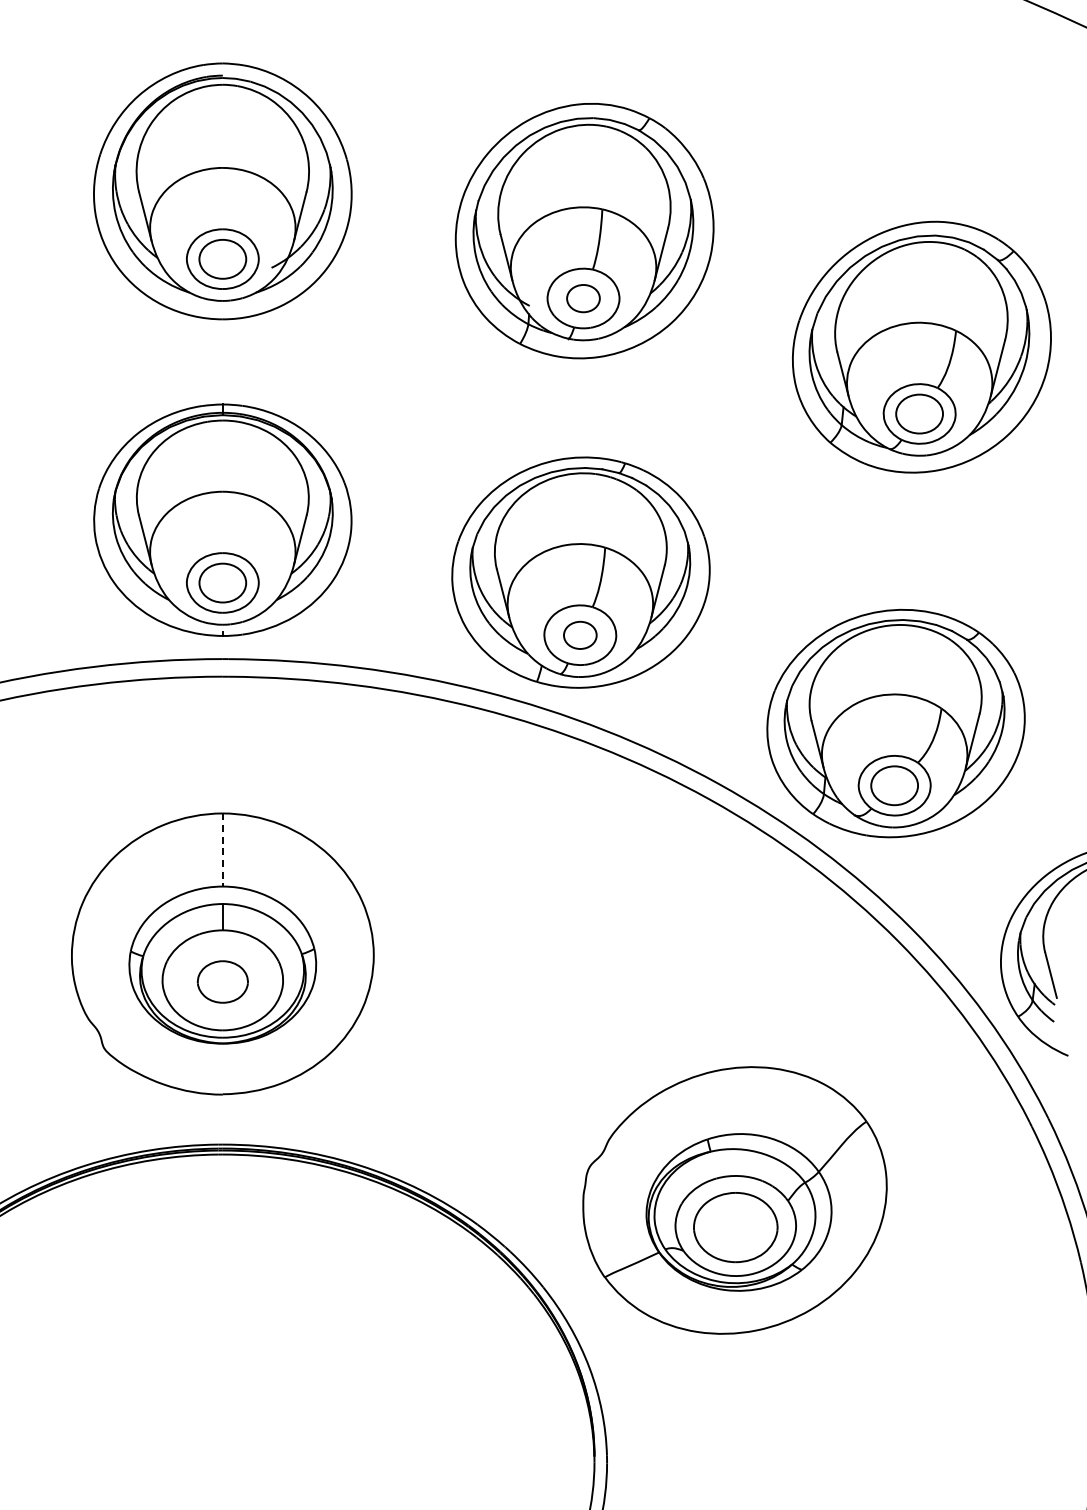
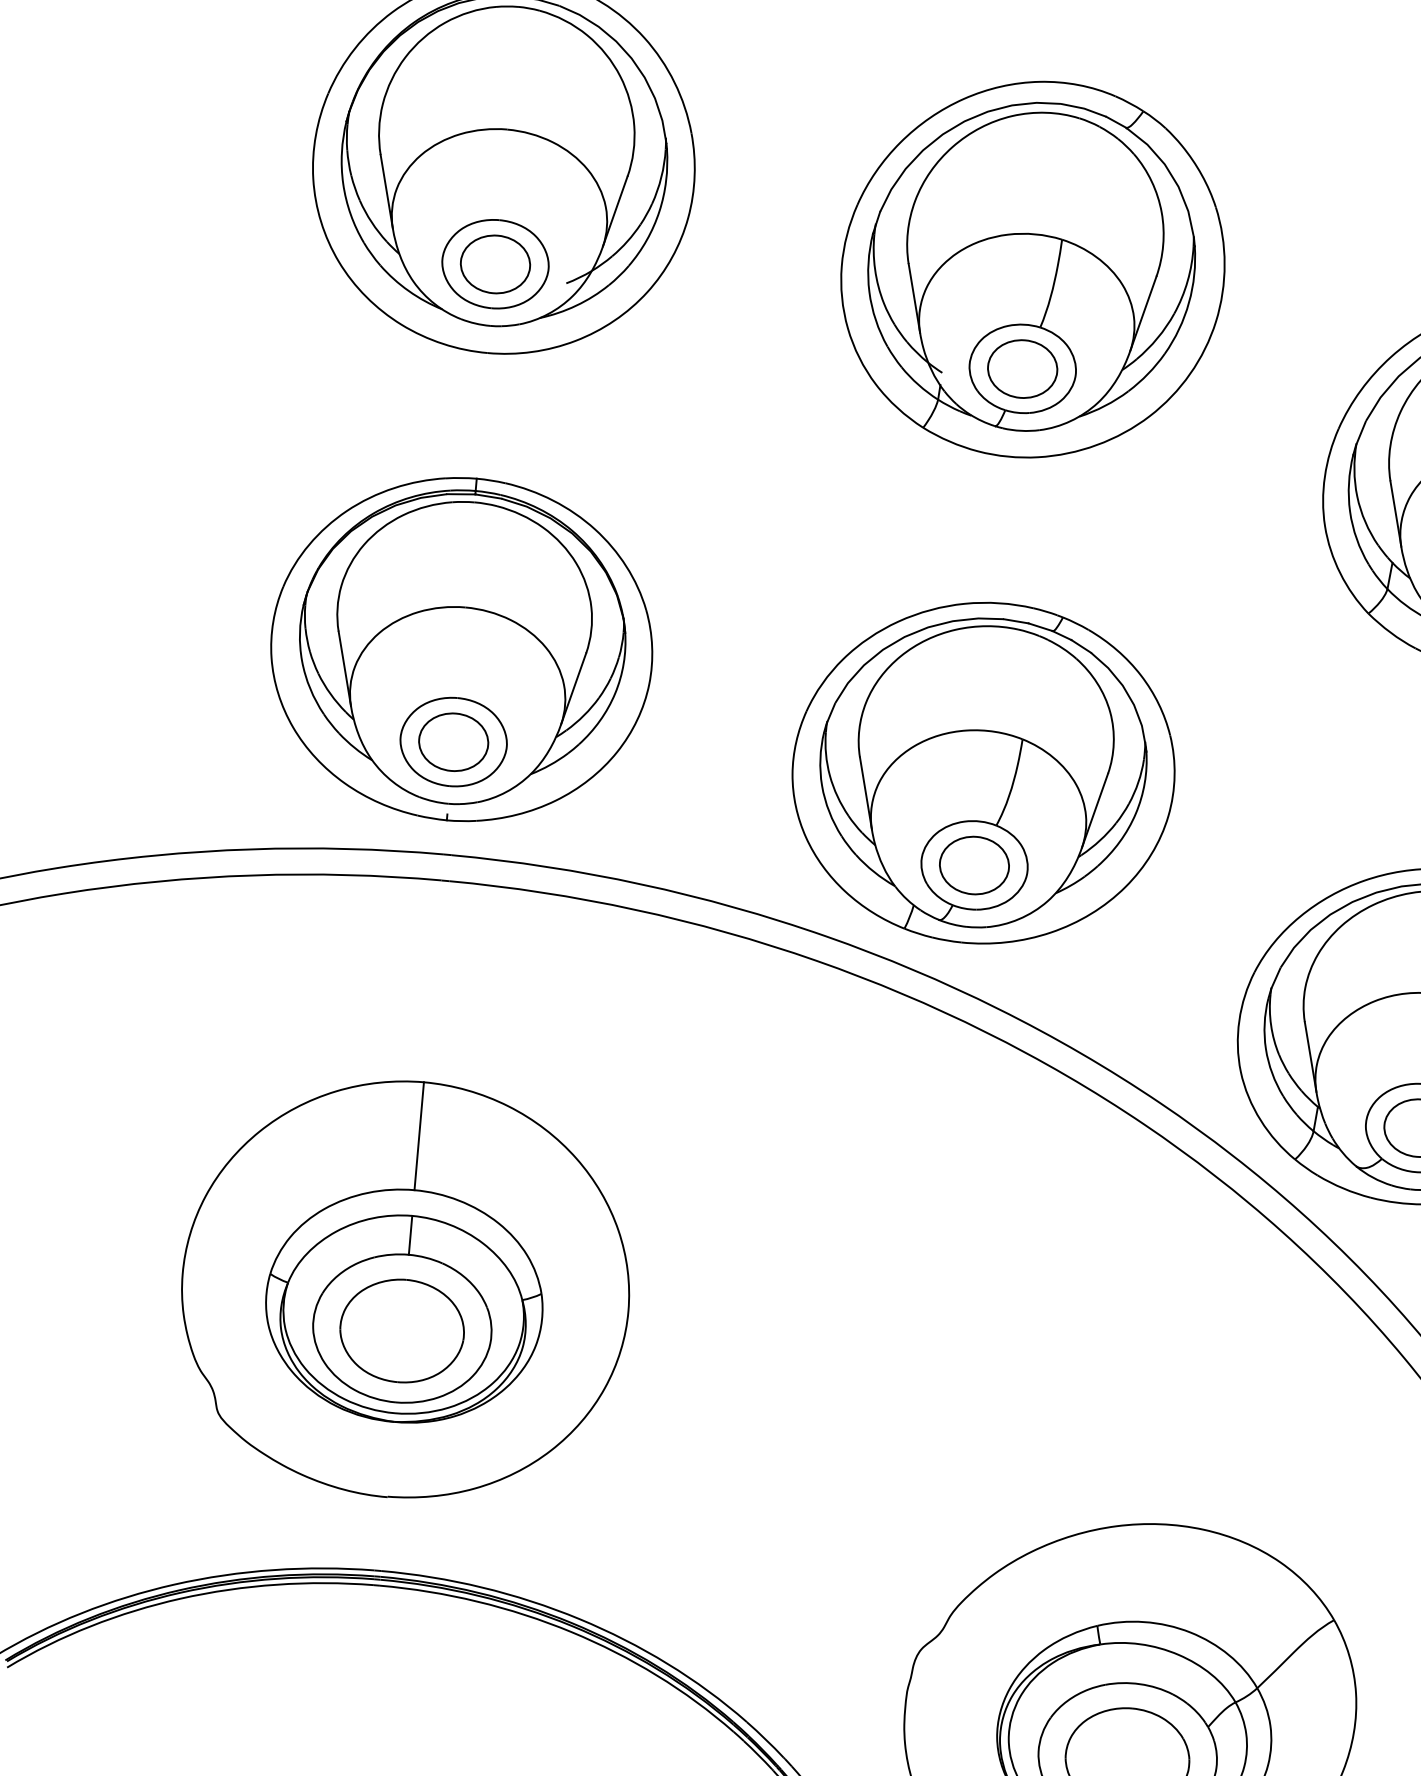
part: (583, 298) -> (1022, 368), size x1.43
part: (580, 635) -> (974, 865), size x1.43
line: (222, 850) -> (418, 1136), dashed -> solid
part: (222, 981) -> (401, 1330), size x1.67

